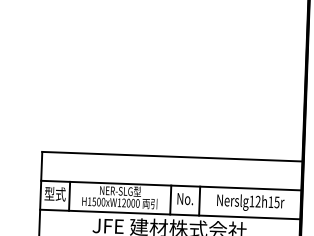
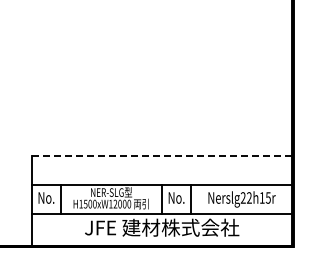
line: (172, 157) -> (162, 156), solid -> dashed
text: (54, 193) -> (45, 197), 型式 -> No.
text: (251, 200) -> (242, 197), Nerslg12h15r -> Nerslg22h15r

